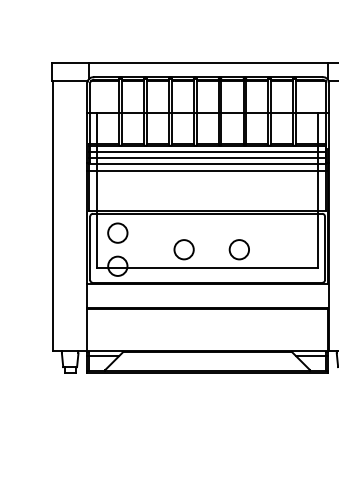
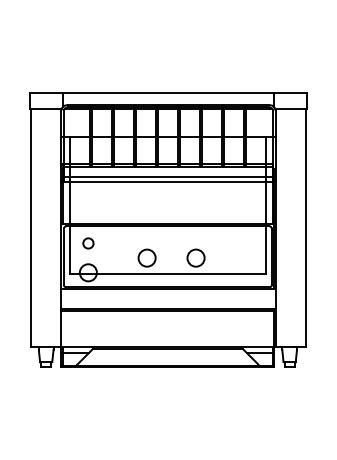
line: (207, 151) -> (167, 171), removed
line: (207, 171) -> (167, 188), removed
circle: (117, 233) -> (88, 243), size x0.6

